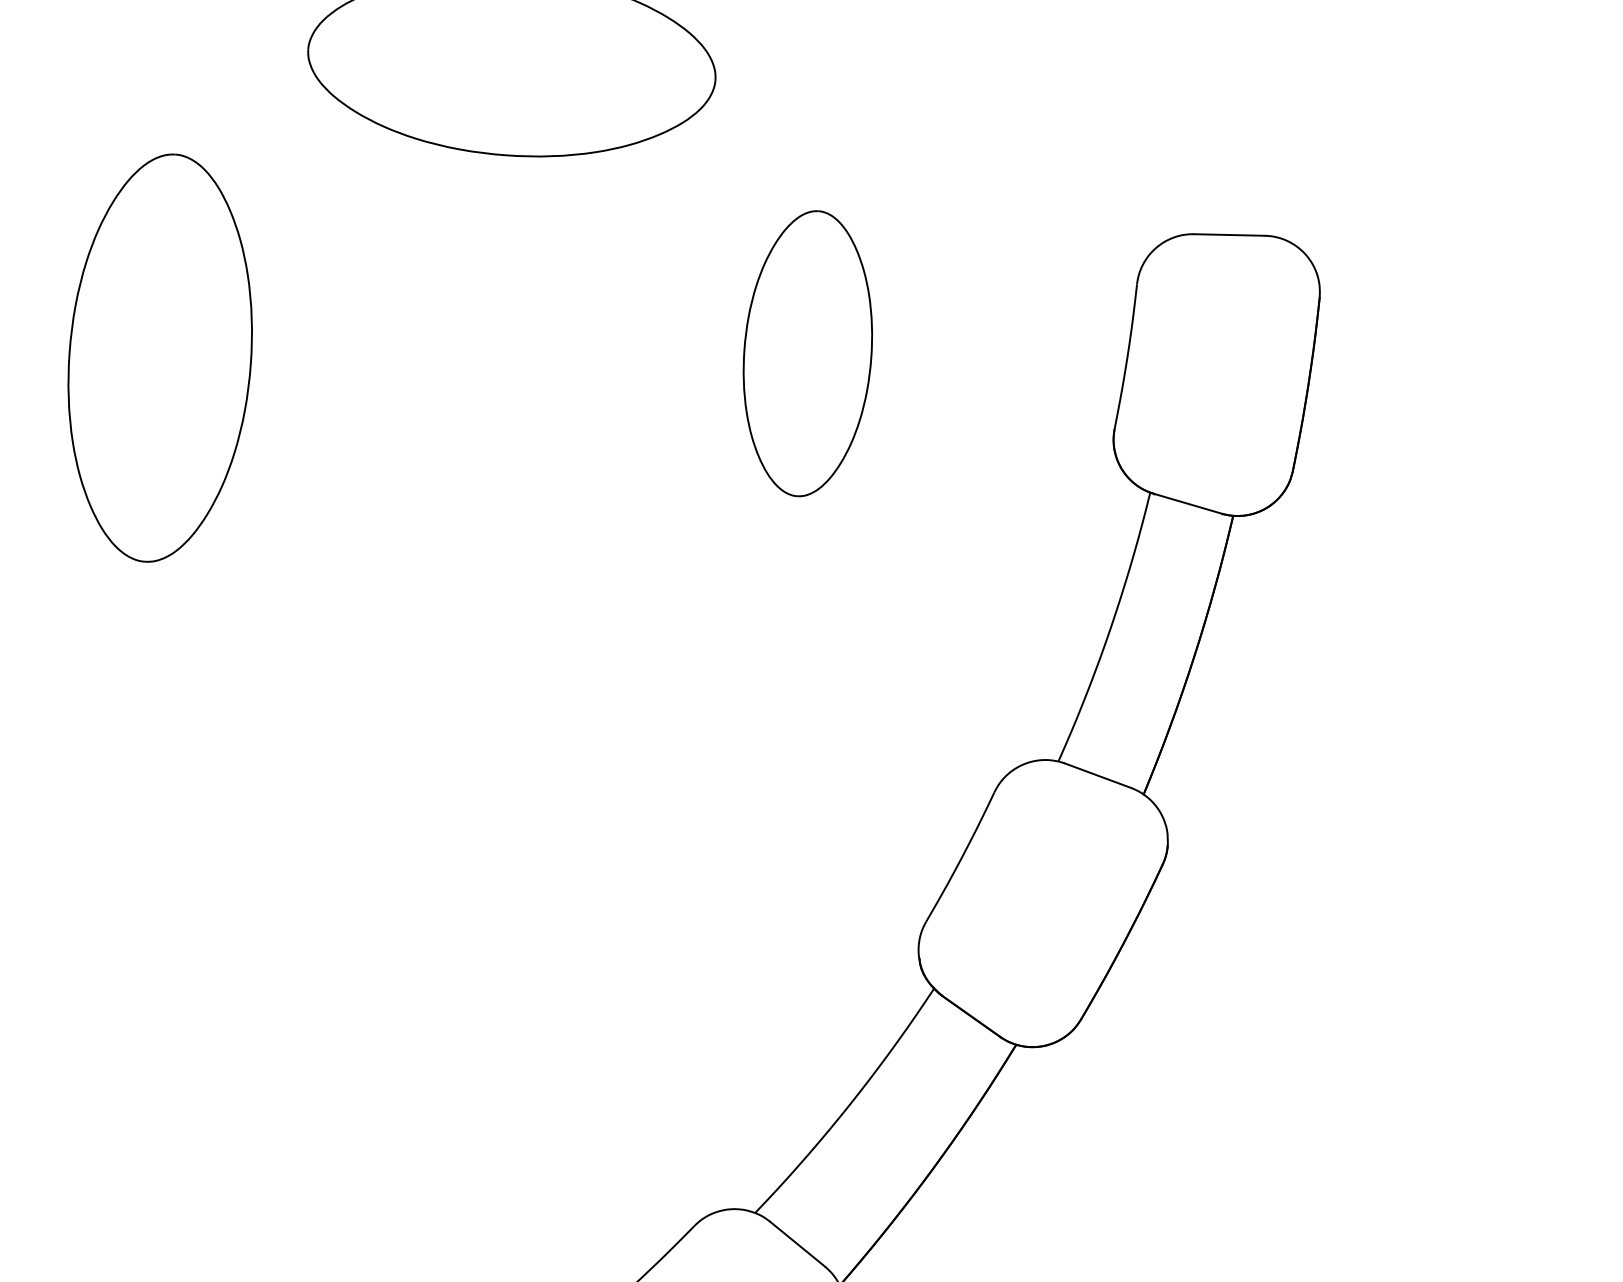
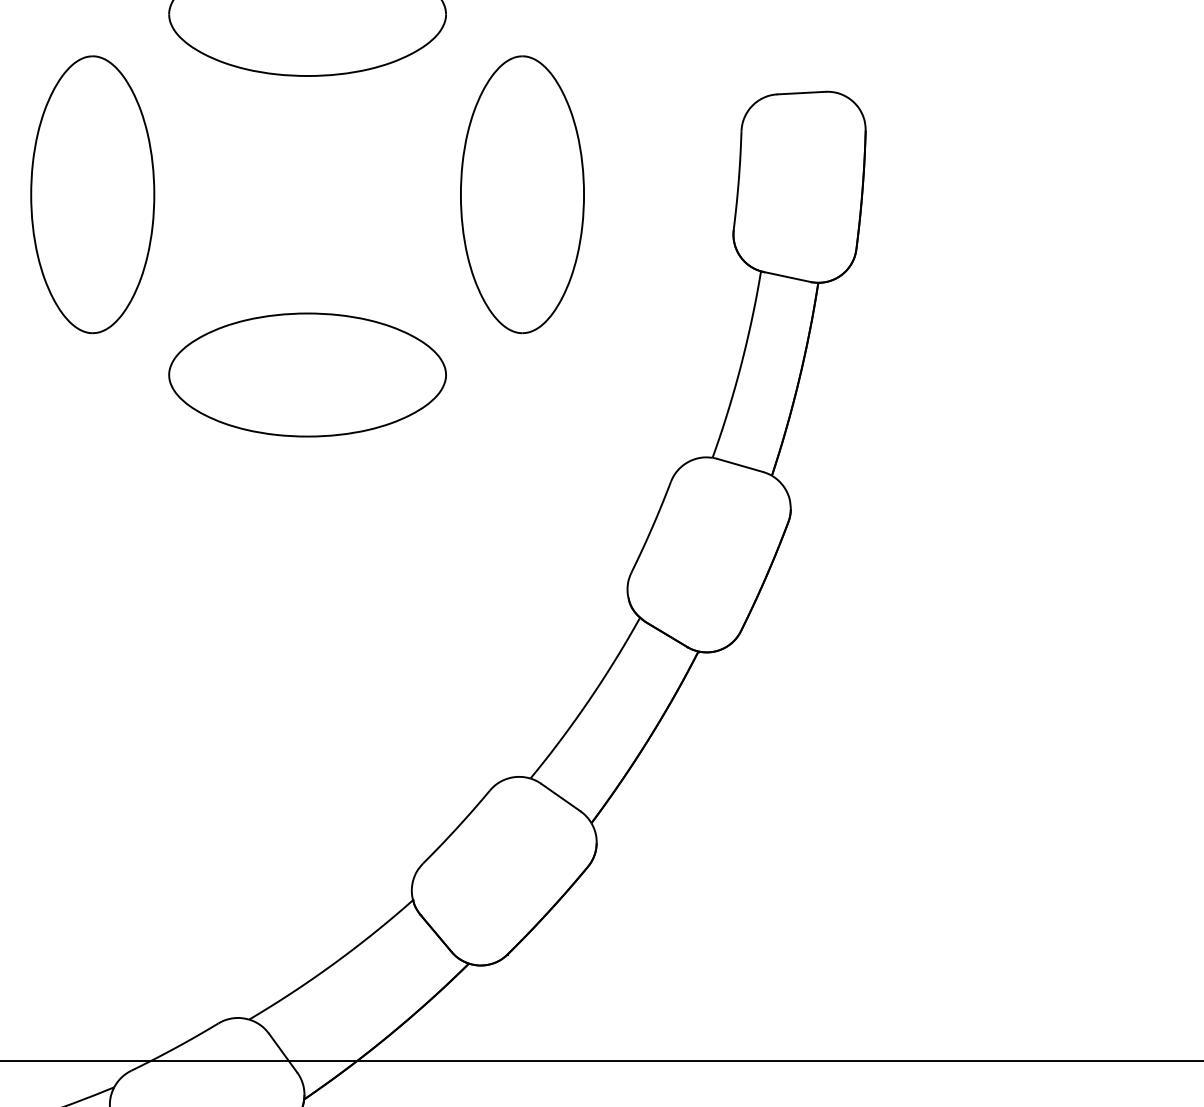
part: (807, 353) -> (522, 194), size x1.43
part: (159, 357) -> (92, 194), moved
part: (471, 594) -> (307, 374), added

